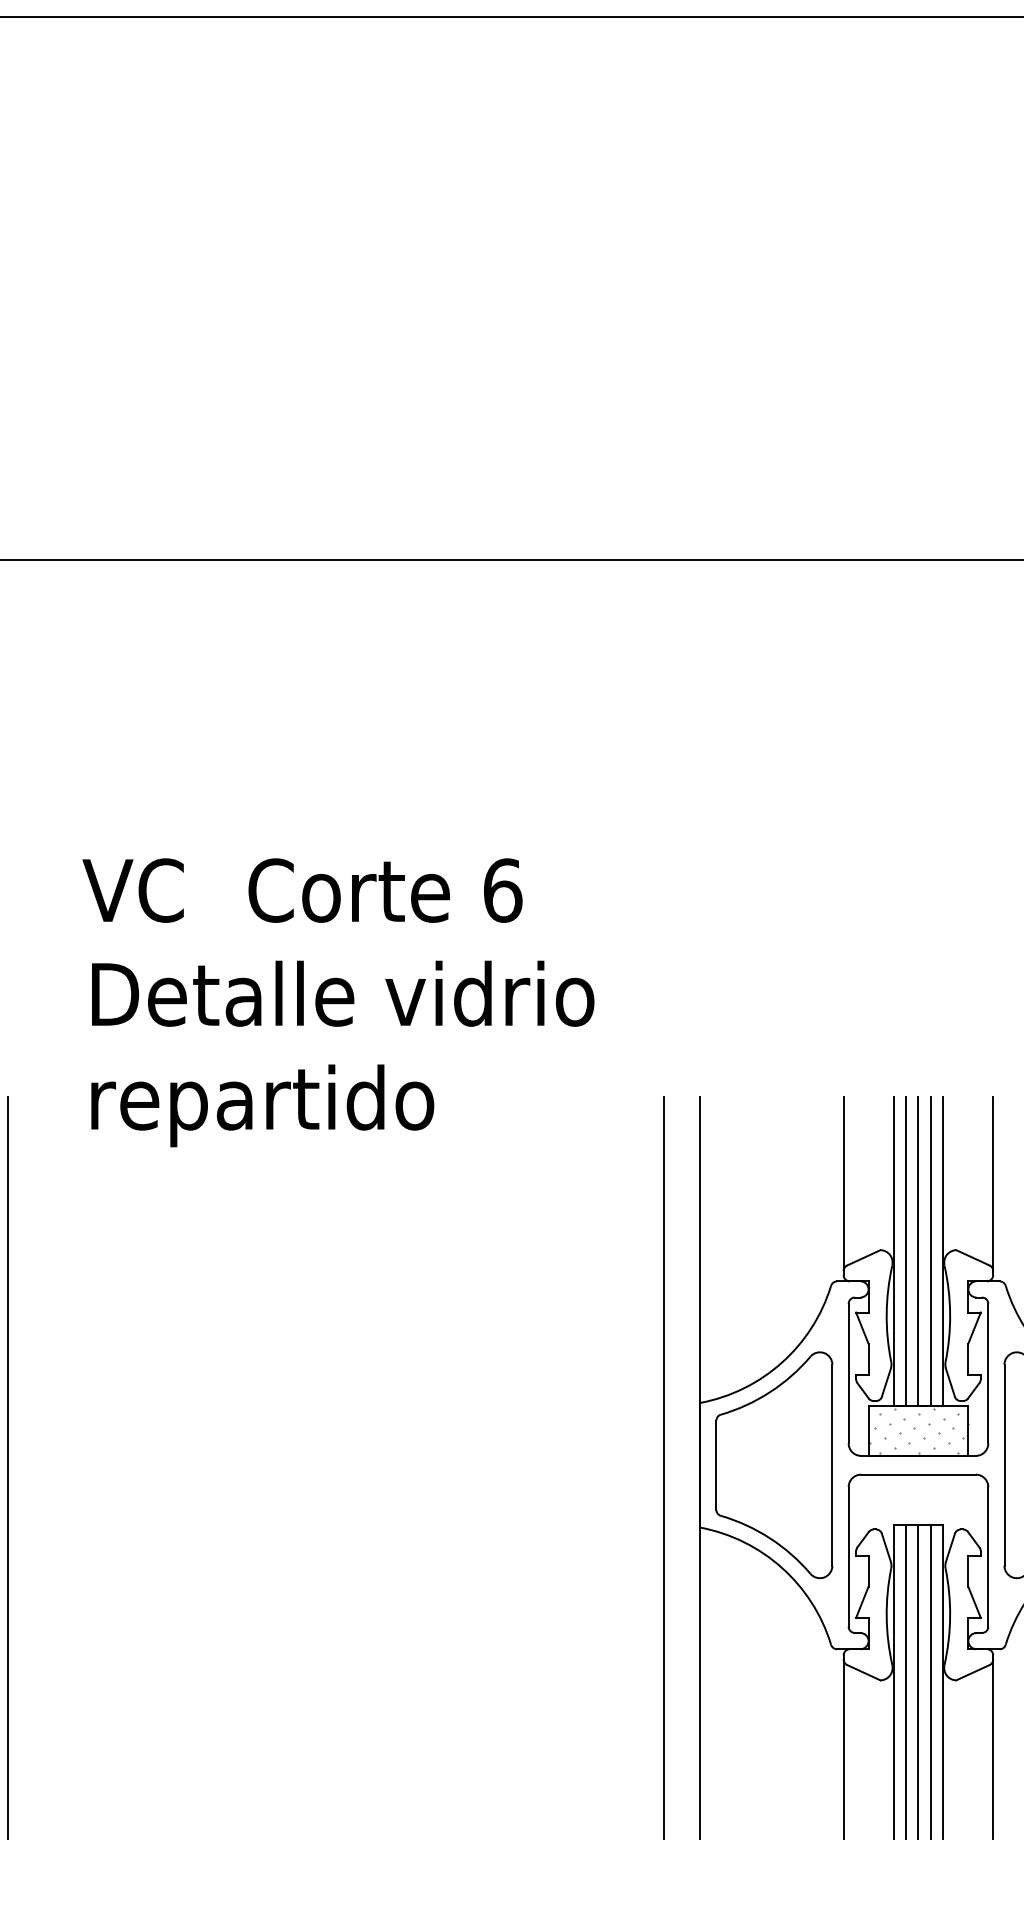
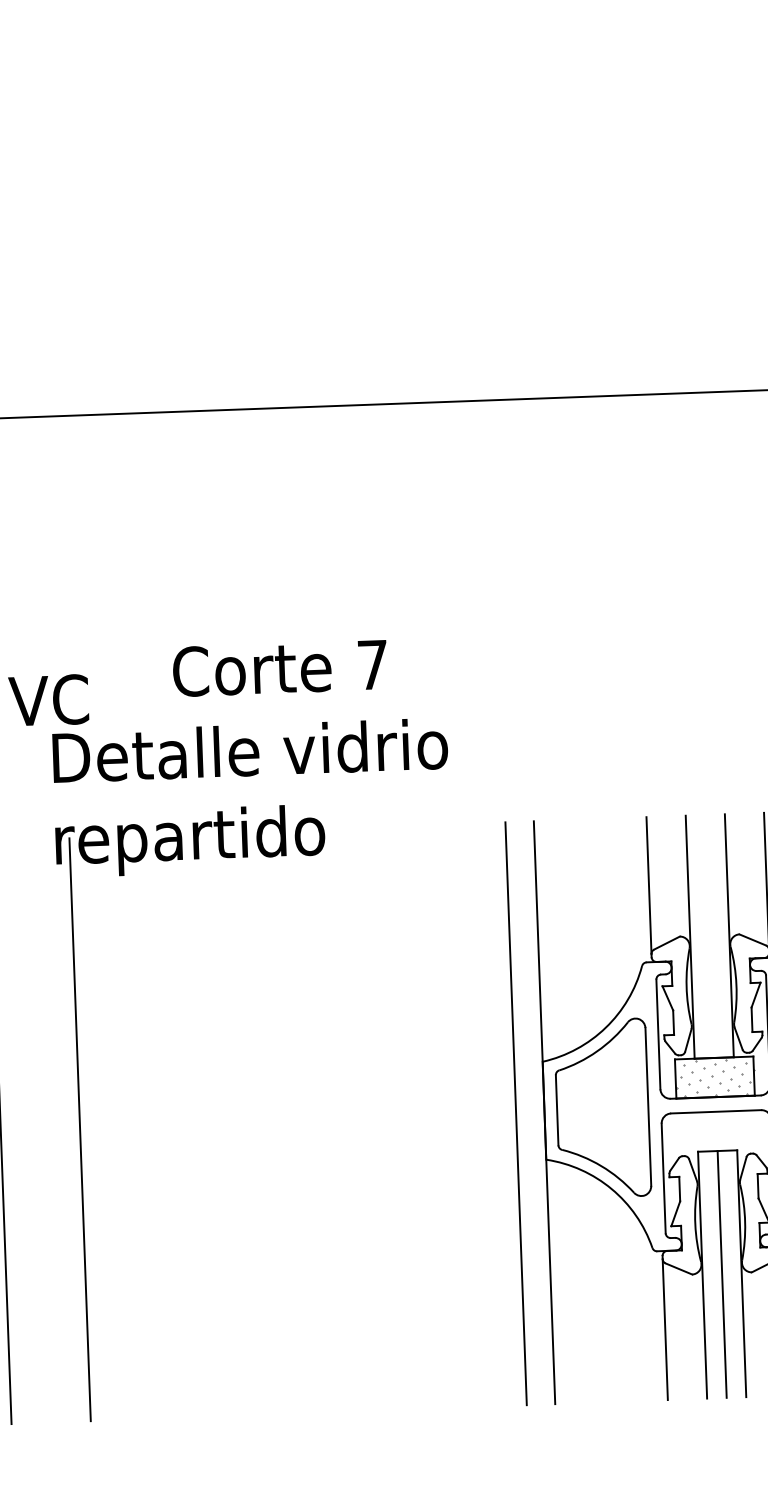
text: (132, 890) -> (48, 700), moved
text: (503, 890) -> (373, 664), 6 -> 7
line: (905, 1251) -> (699, 936), removed
line: (918, 1251) -> (709, 936), removed
line: (930, 1251) -> (719, 936), removed
line: (108, 1467) -> (79, 1129), added
line: (905, 1681) -> (711, 1274), removed
line: (930, 1681) -> (731, 1273), removed

